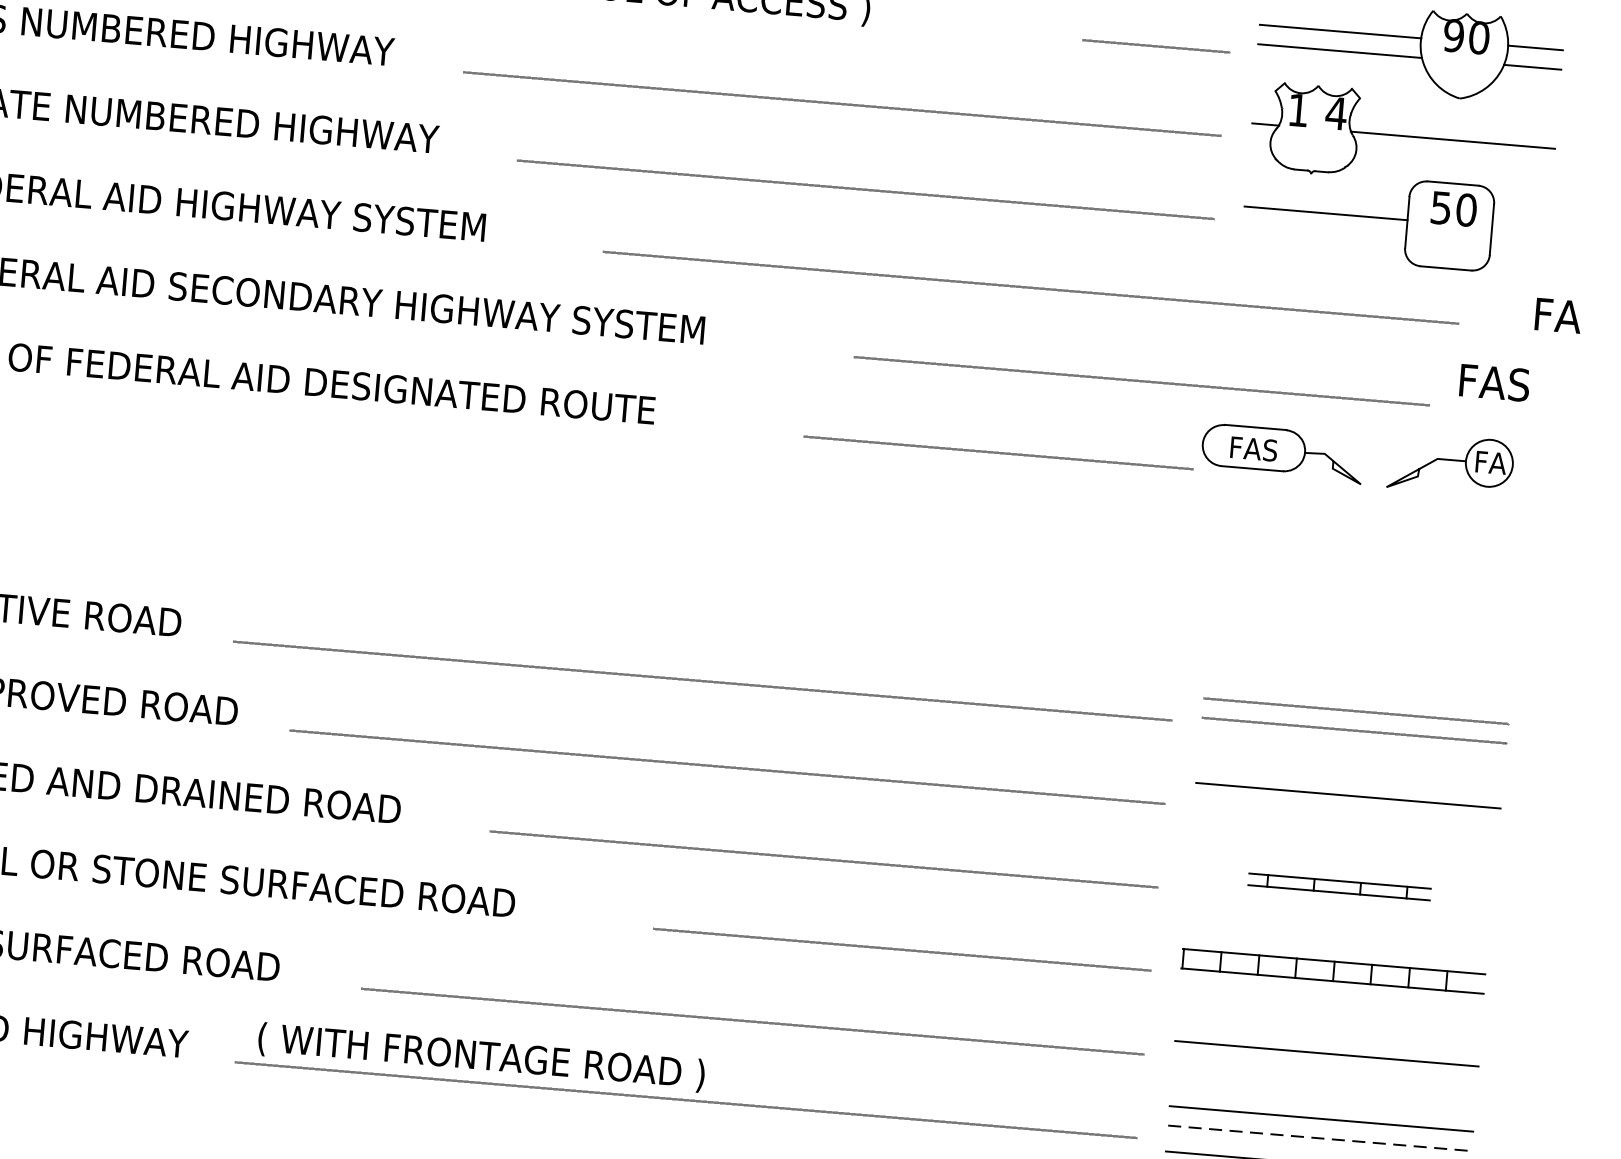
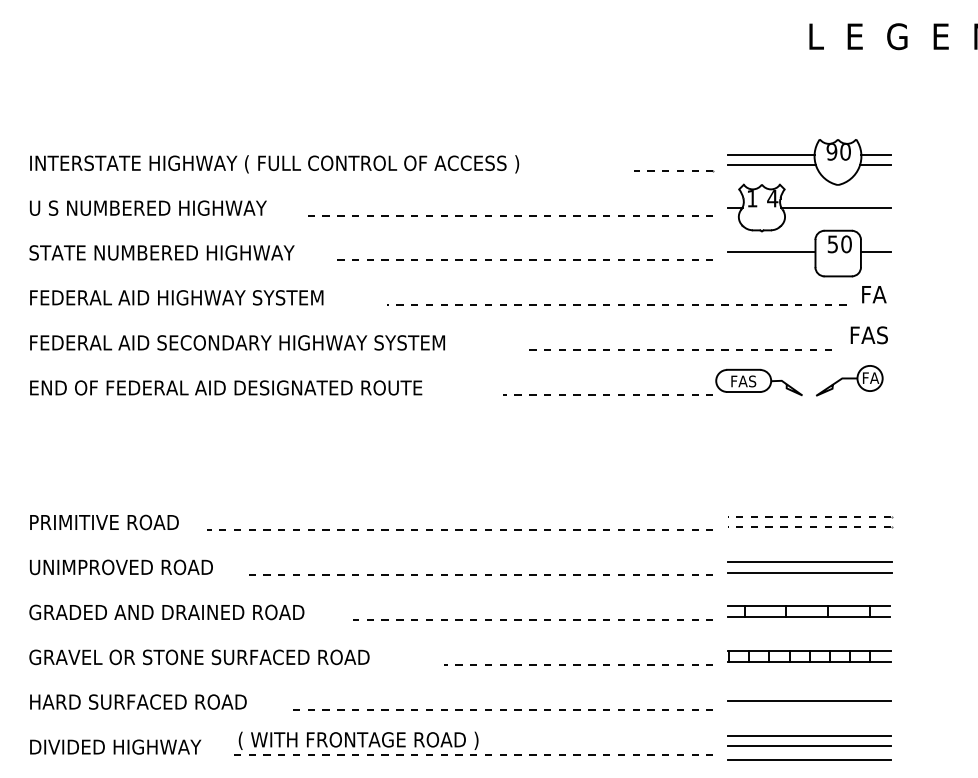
line: (1519, 229) -> (875, 252), added
text: (1558, 315) -> (874, 294), moved
line: (1346, 814) -> (809, 572), added
part: (1338, 887) -> (808, 611), size x1.67
line: (1319, 1138) -> (809, 746), dashed -> solid

